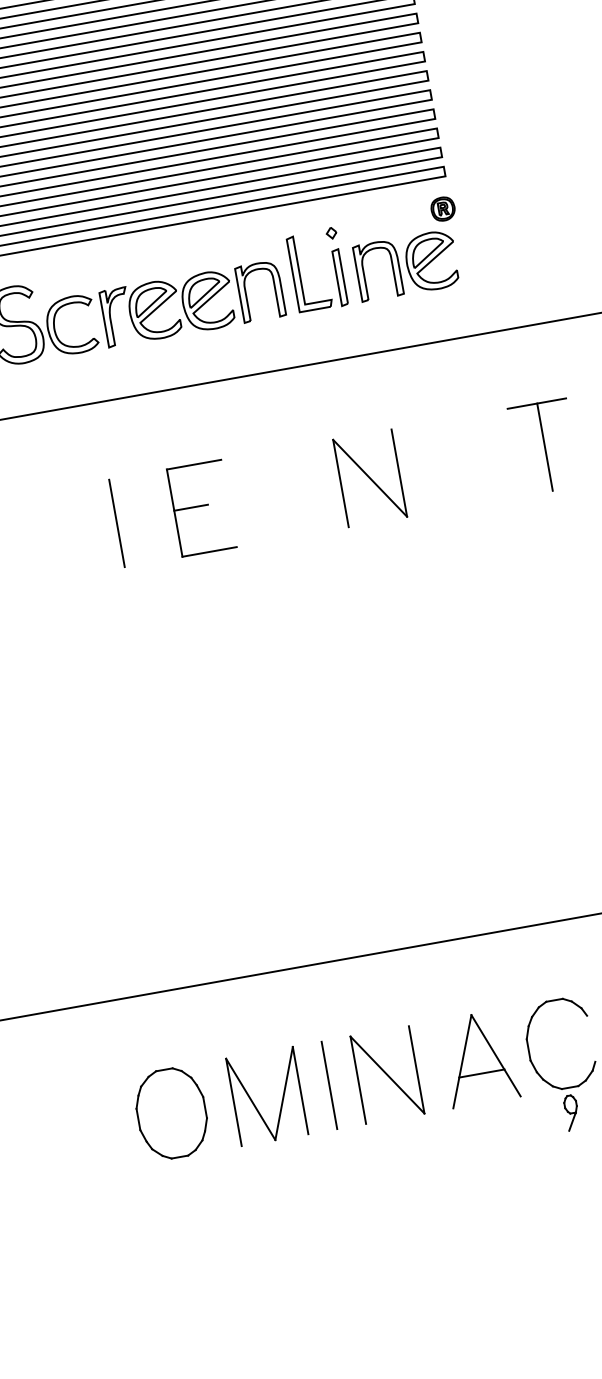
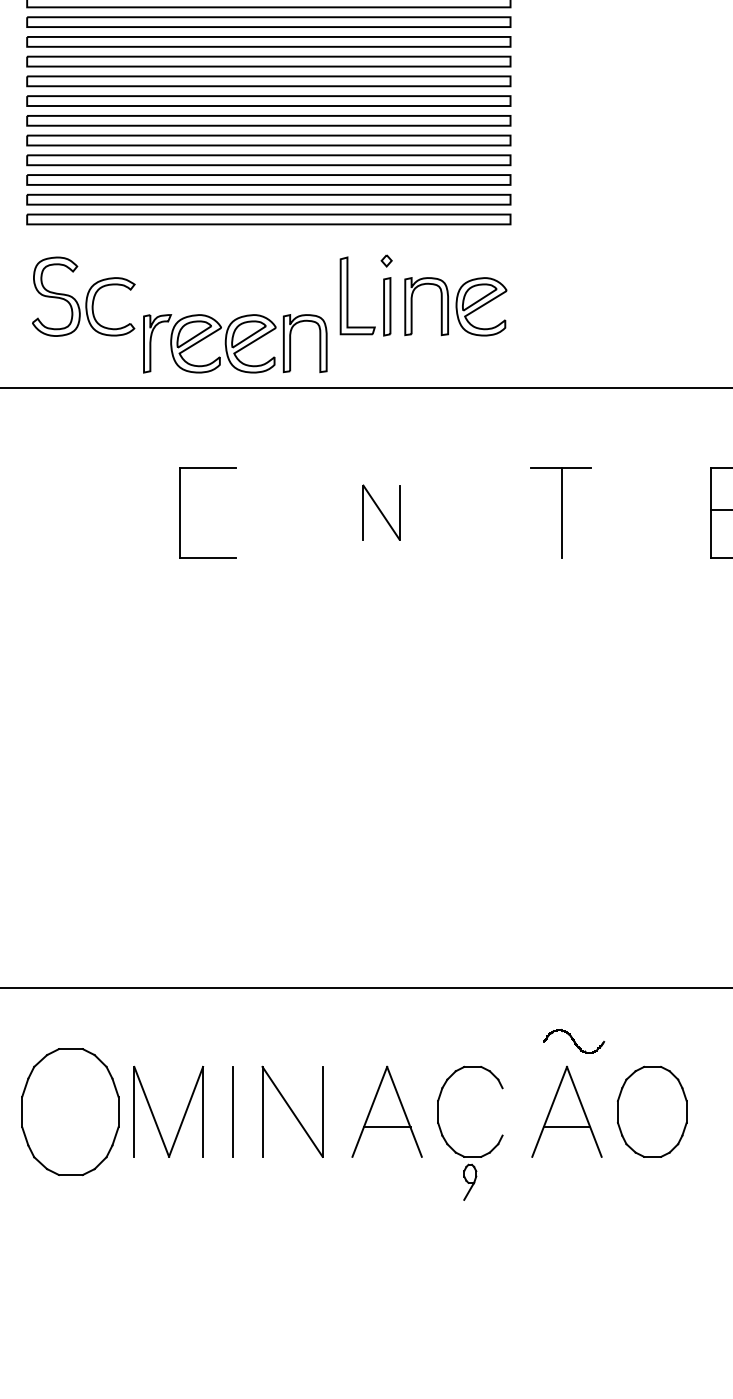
part: (442, 209) -> (501, 256), removed
part: (192, 303) -> (235, 343), moved
part: (370, 478) -> (381, 512), size x0.6
line: (191, 508) -> (197, 510), removed
line: (116, 523) -> (120, 512), removed
part: (170, 1113) -> (69, 1111), size x1.4

